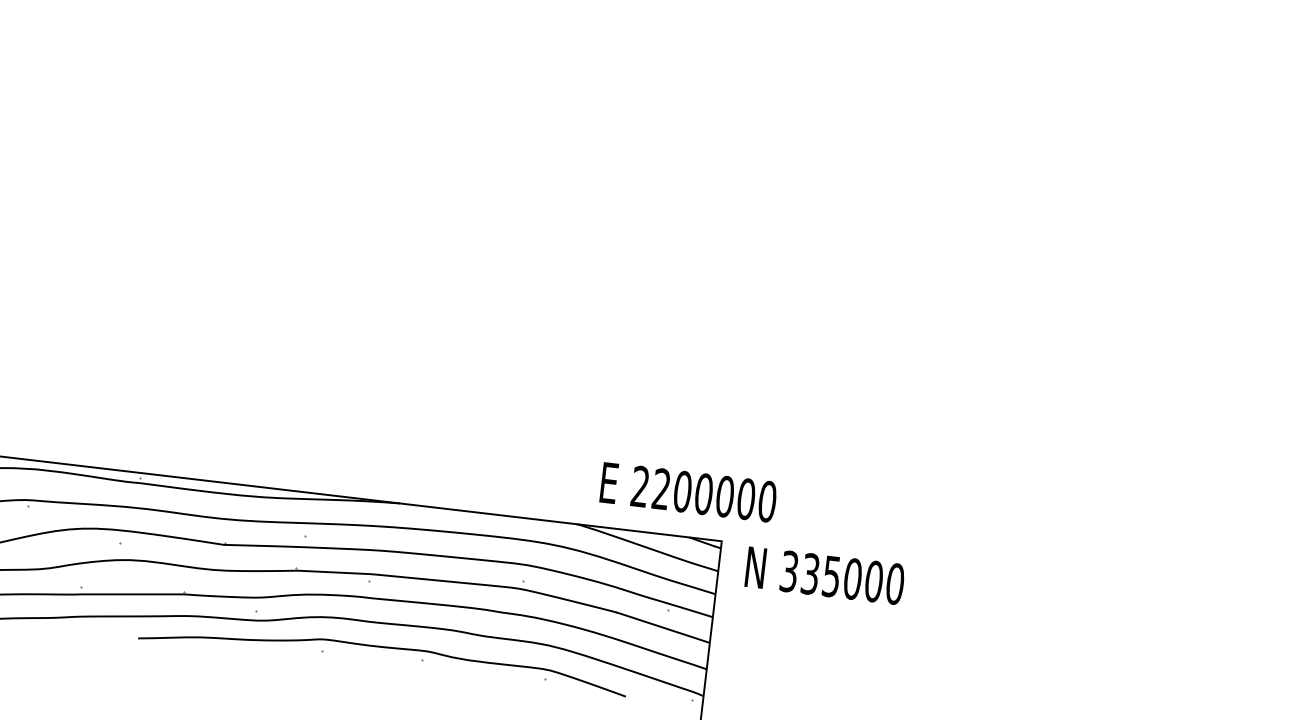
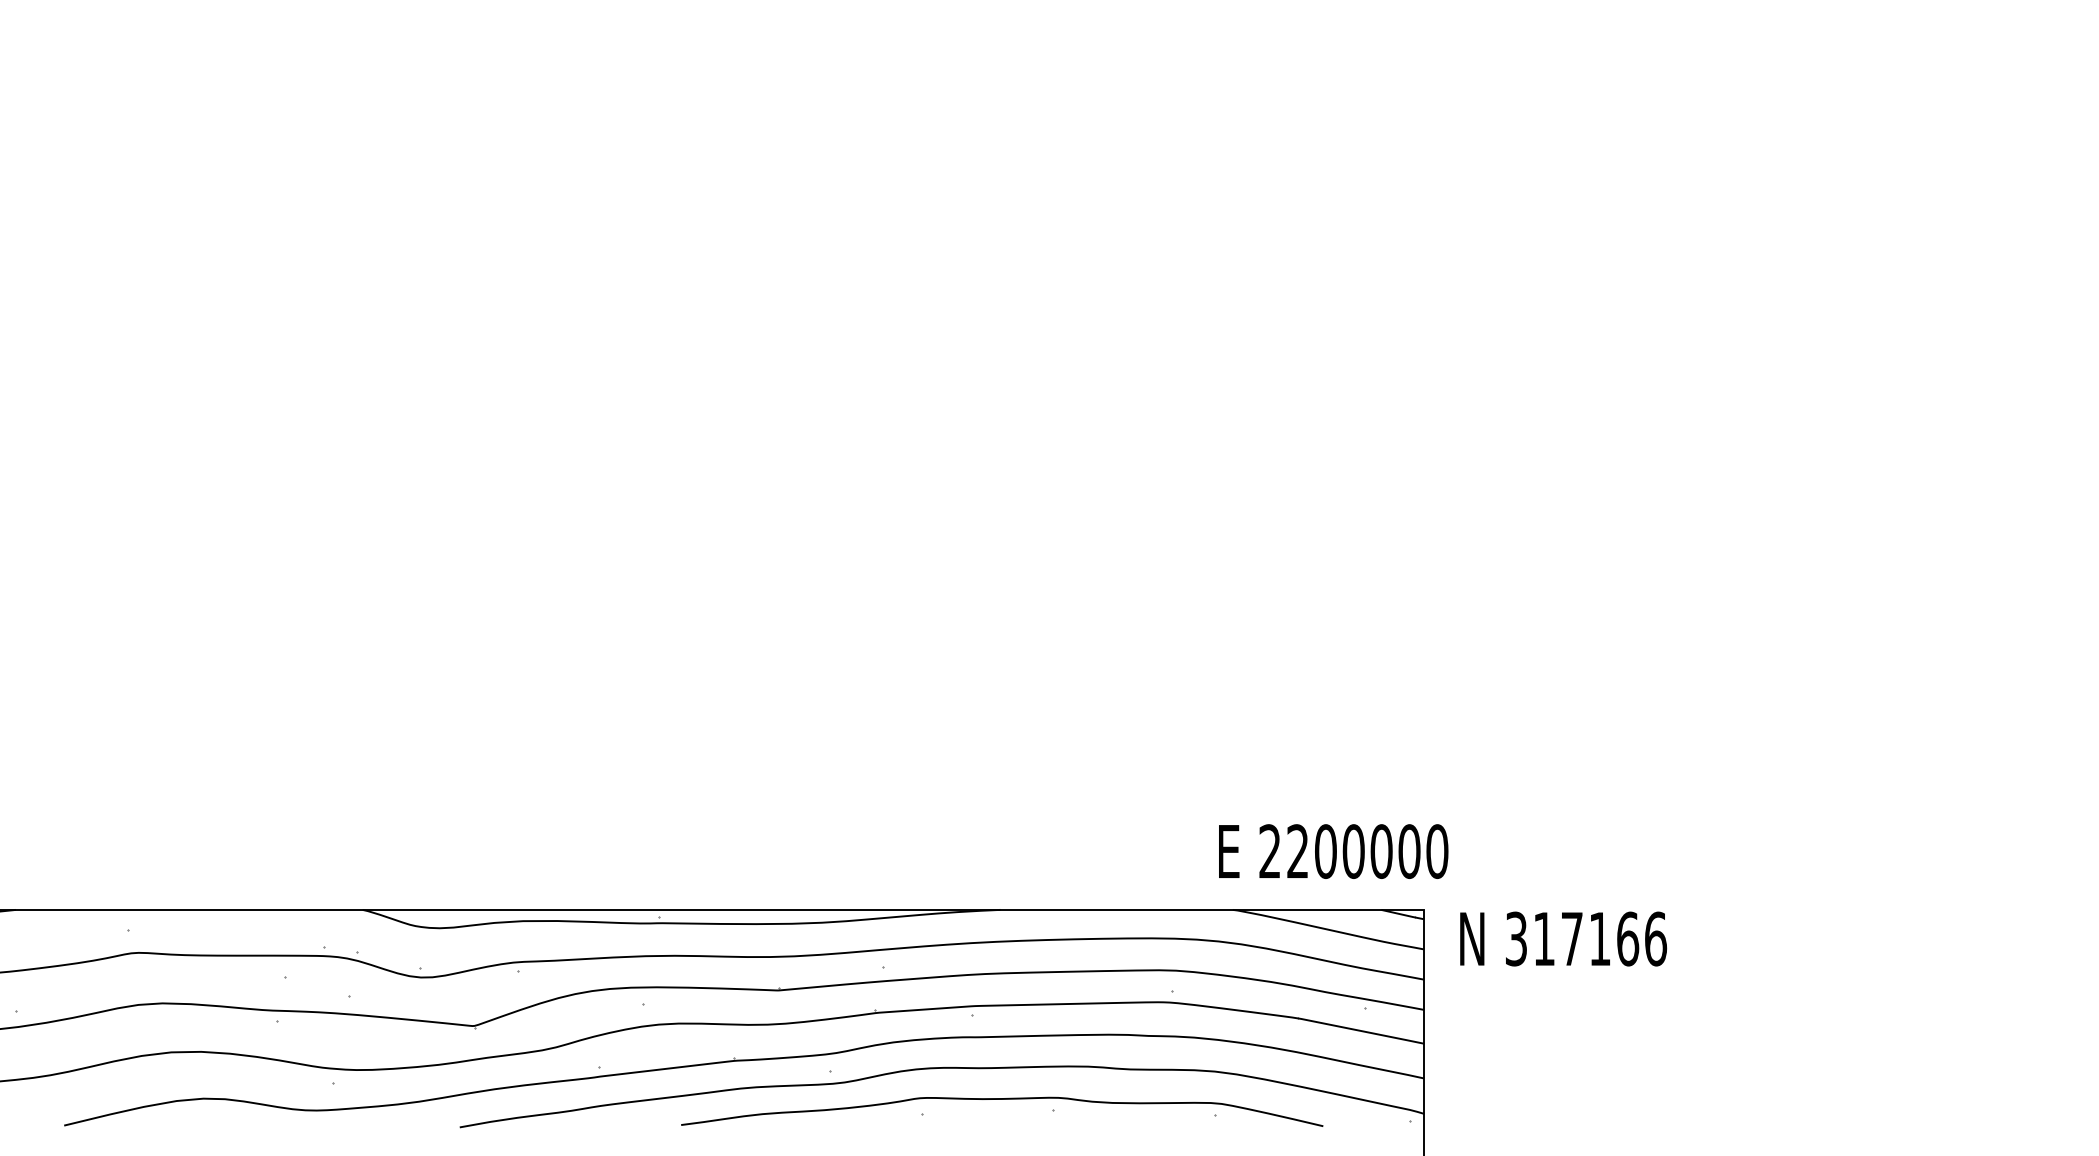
text: (688, 492) -> (1333, 851), moved
text: (853, 578) -> (1600, 938), 335000 -> 317166

